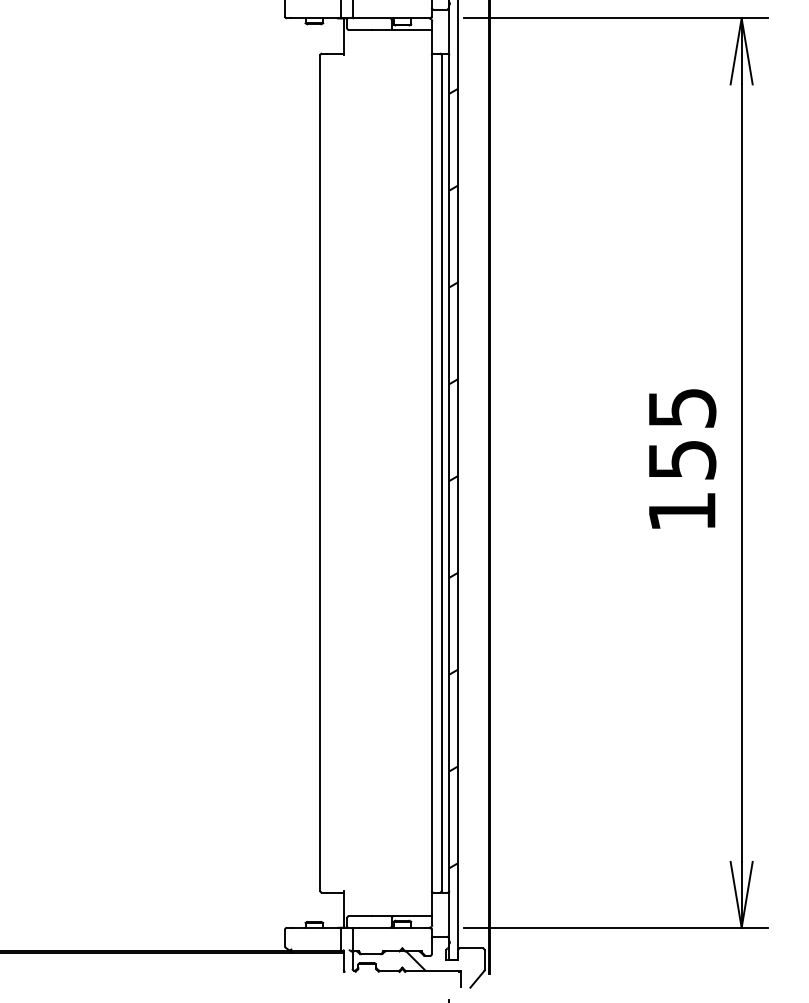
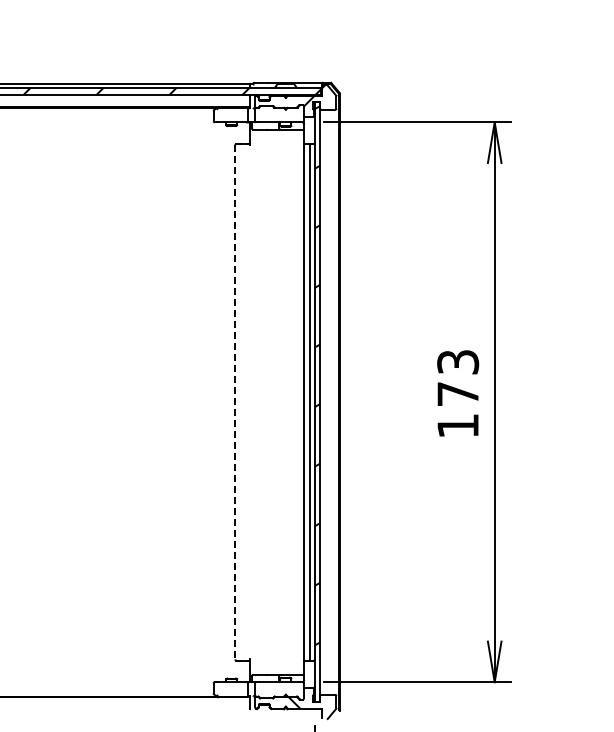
text: (682, 434) -> (458, 378), 155 -> 173
line: (320, 473) -> (235, 402), solid -> dashed

